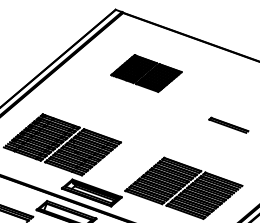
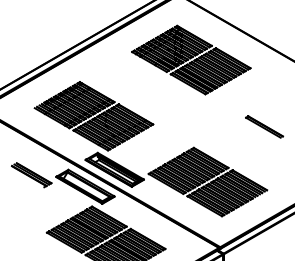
part: (146, 73) -> (191, 59), size x1.67

